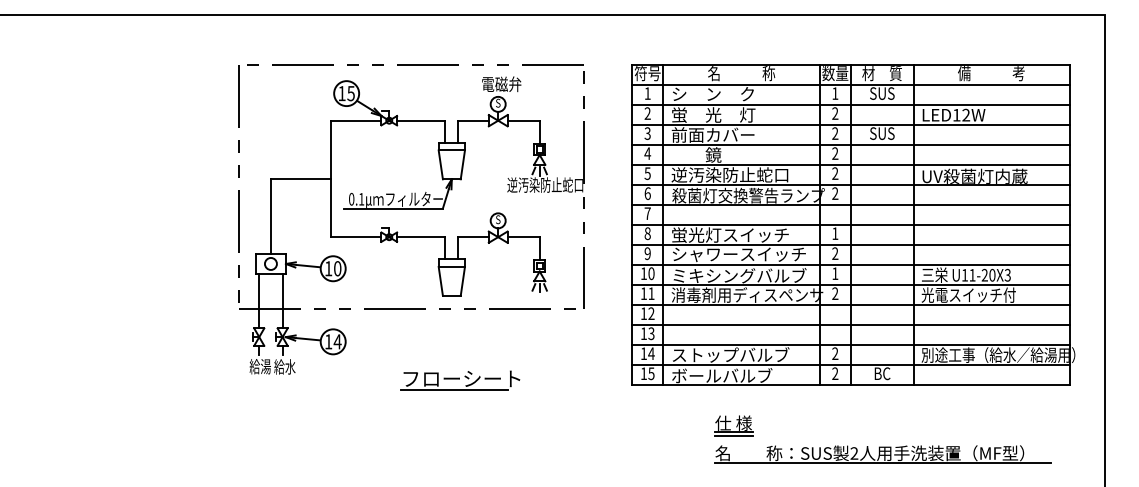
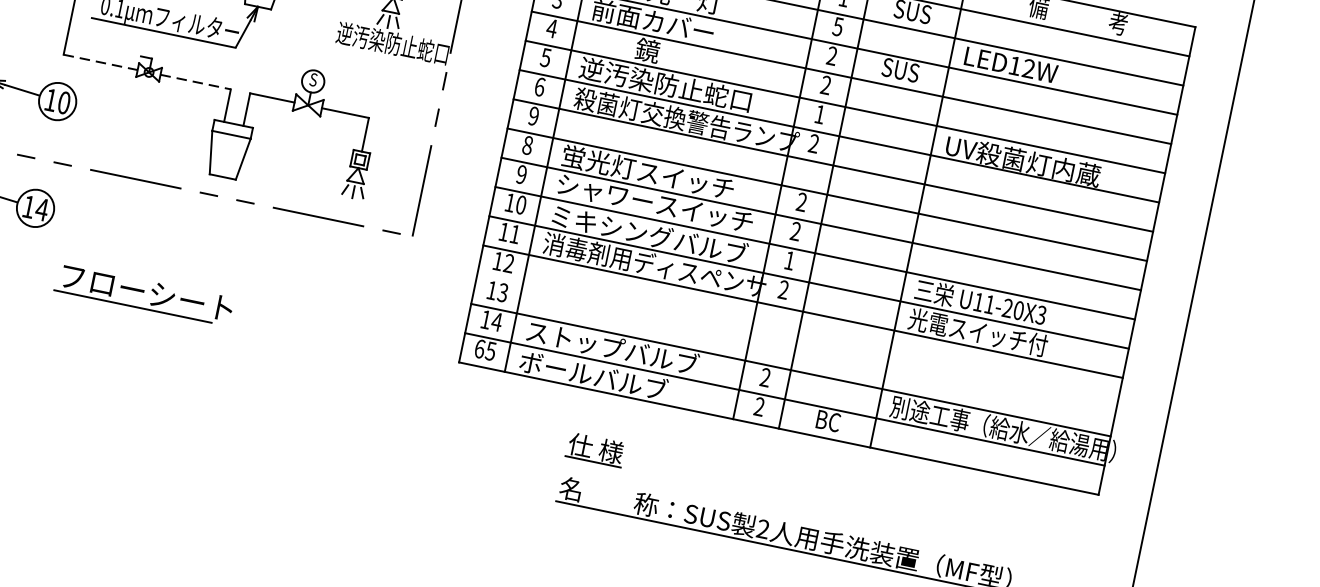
text: (835, 113) -> (838, 26), 2 -> 5
text: (835, 173) -> (820, 114), 2 -> 1
text: (647, 213) -> (533, 115), 7 -> 9
text: (835, 233) -> (802, 202), 1 -> 2
line: (356, 237) -> (101, 62), solid -> dashed
line: (421, 237) -> (196, 82), solid -> dashed
line: (850, 325) -> (796, 341), removed
text: (644, 373) -> (480, 348), 15 -> 65
part: (460, 380) -> (144, 294), moved
line: (733, 435) -> (592, 466), removed

